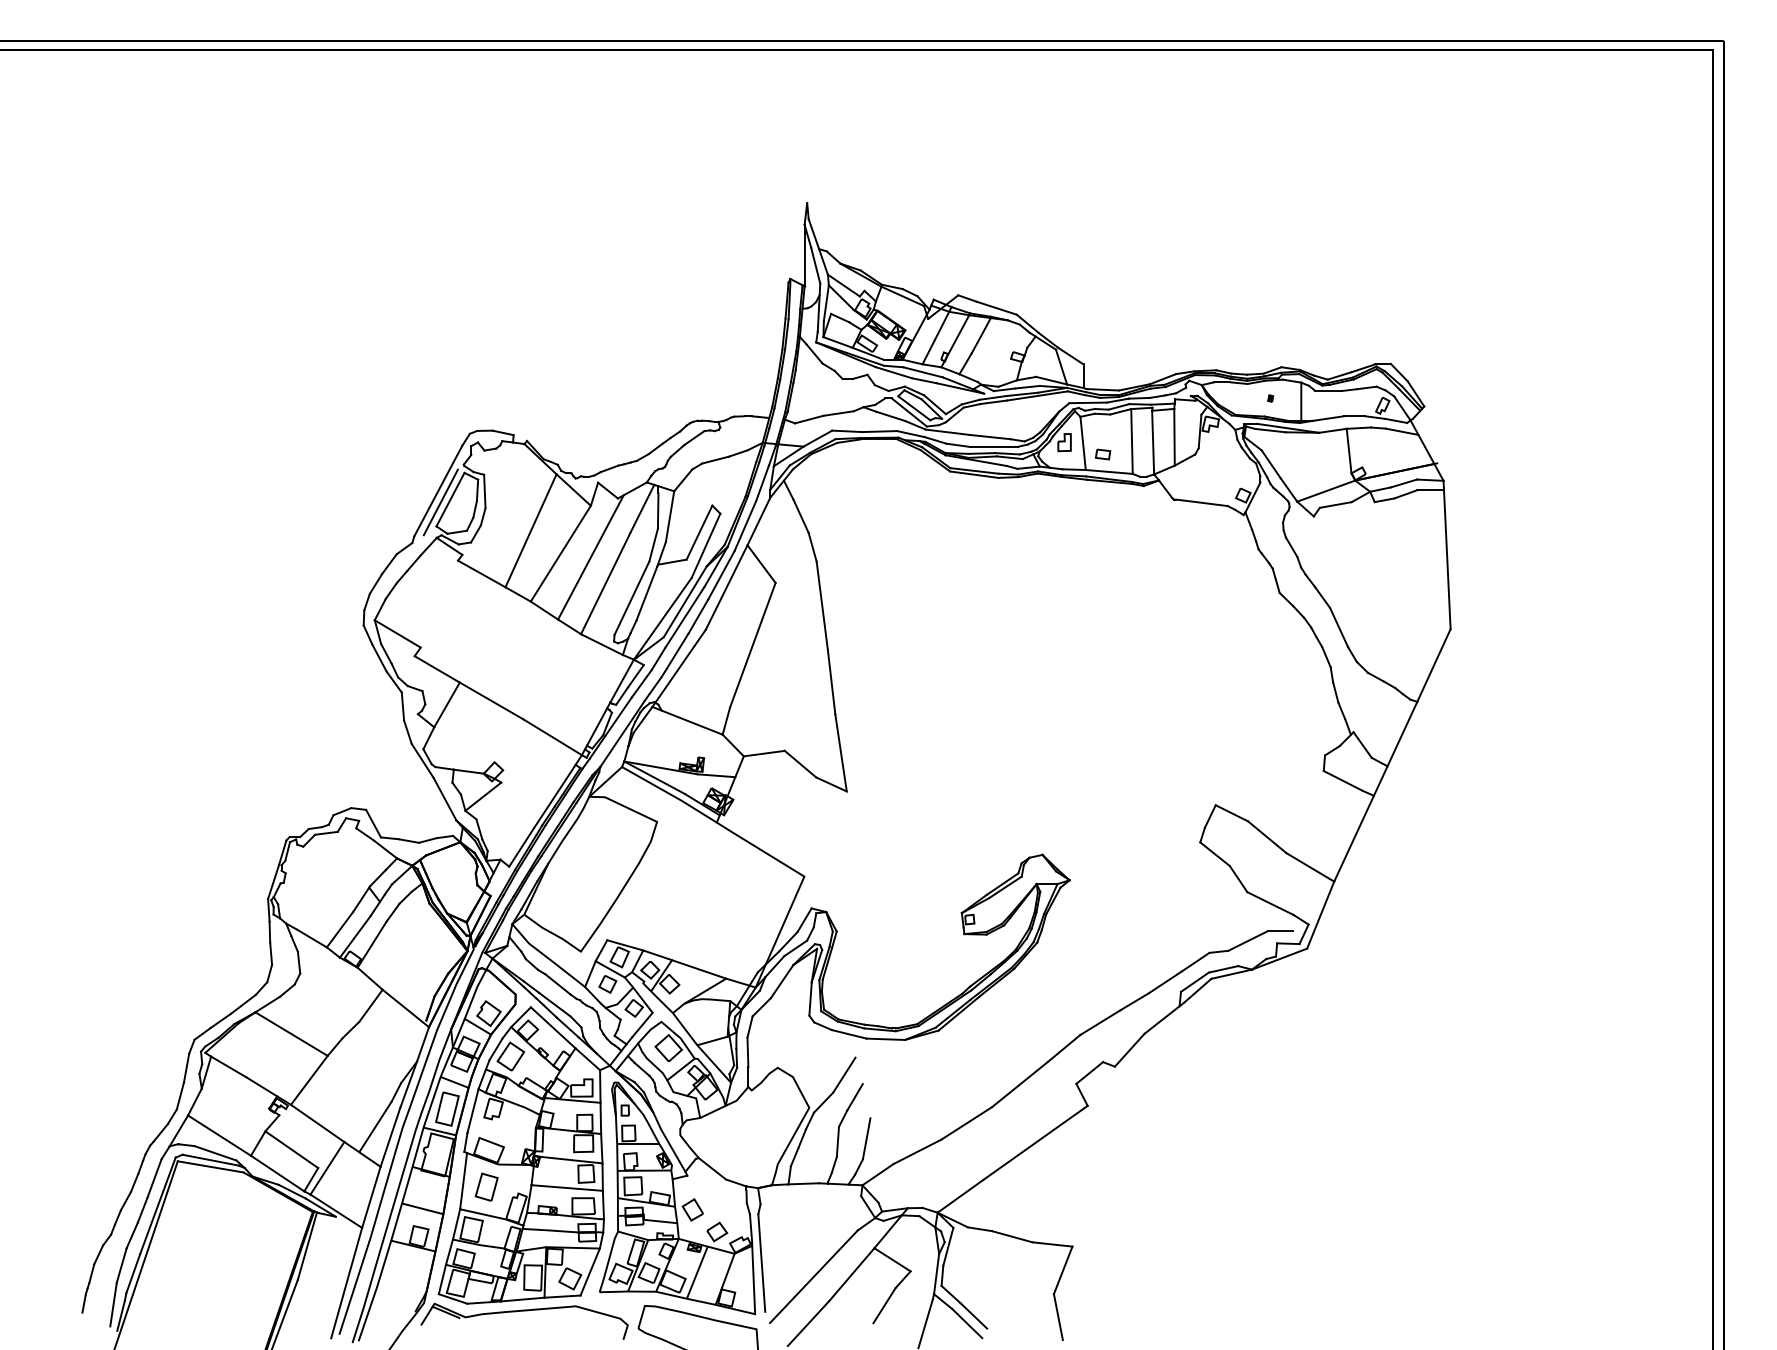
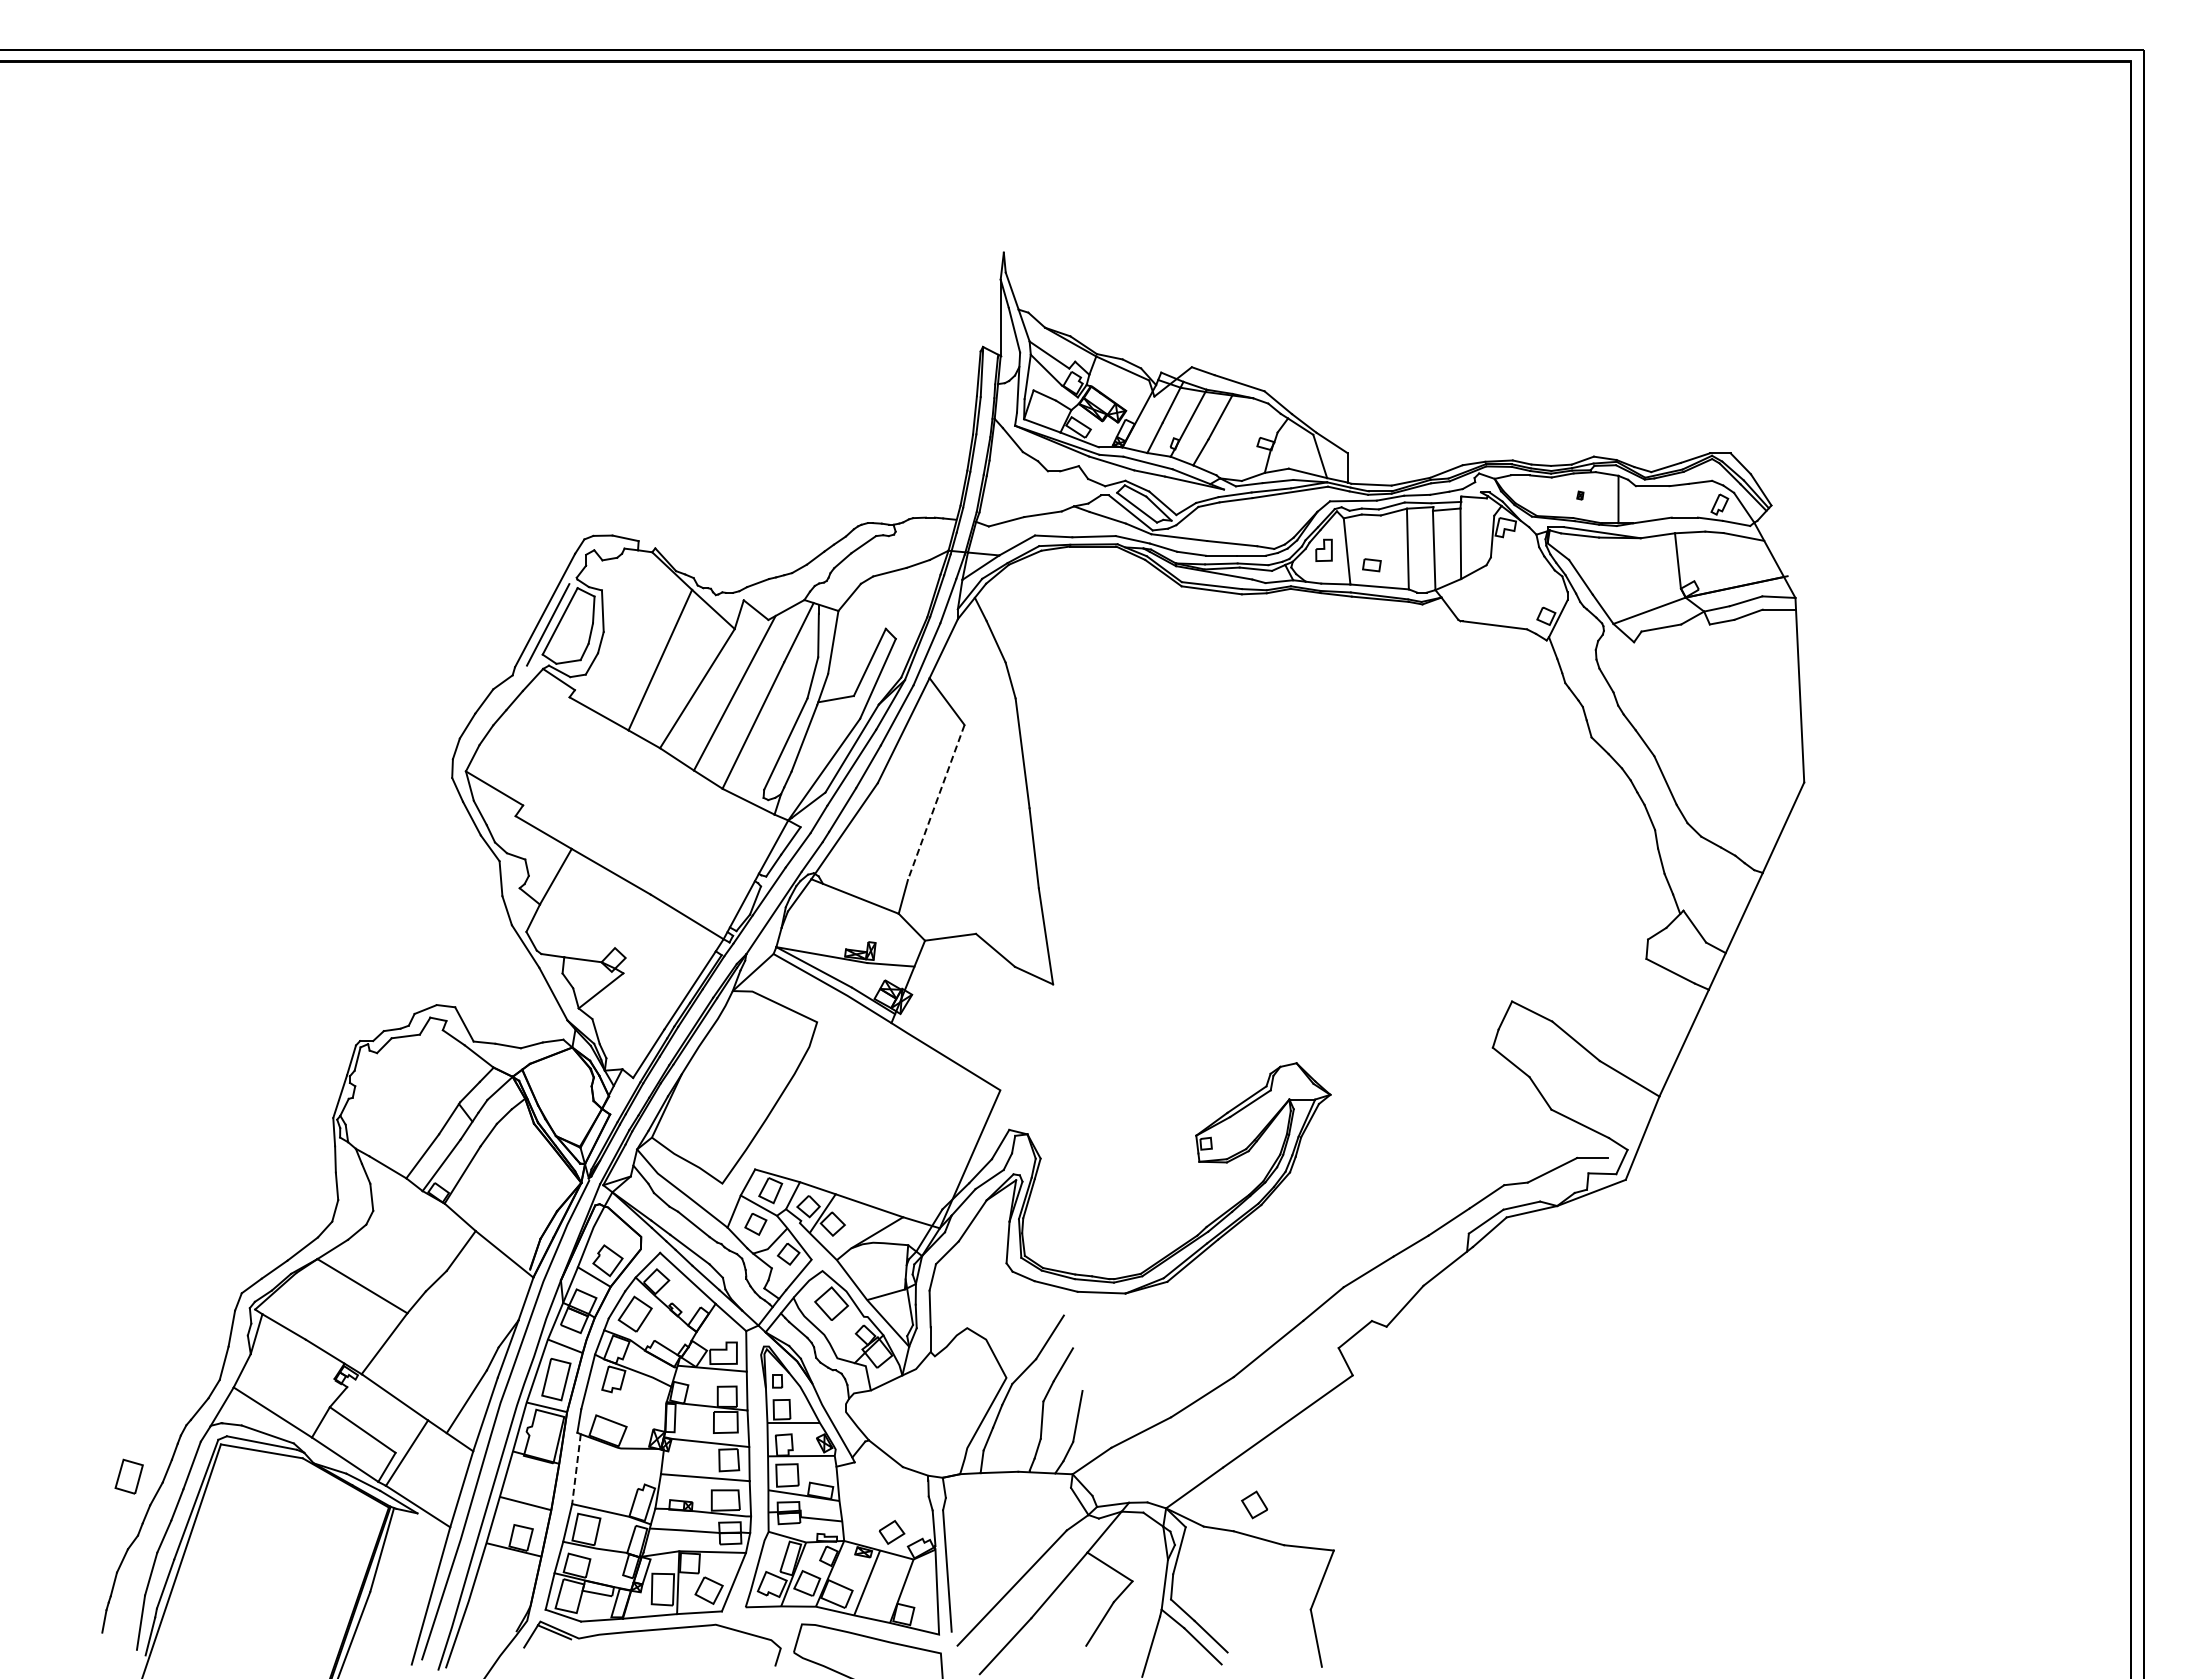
line: (753, 645) -> (936, 802), solid -> dashed
line: (680, 1068) -> (846, 1329), removed
line: (463, 1181) -> (576, 1469), solid -> dashed
part: (486, 1187) -> (128, 1476), moved
part: (692, 1209) -> (1254, 1504), moved

